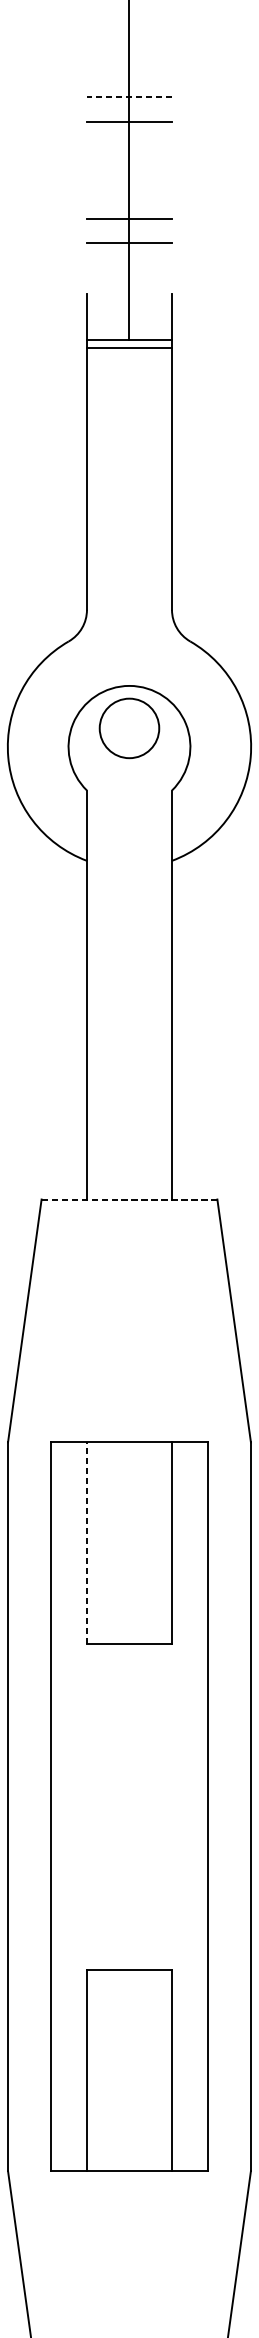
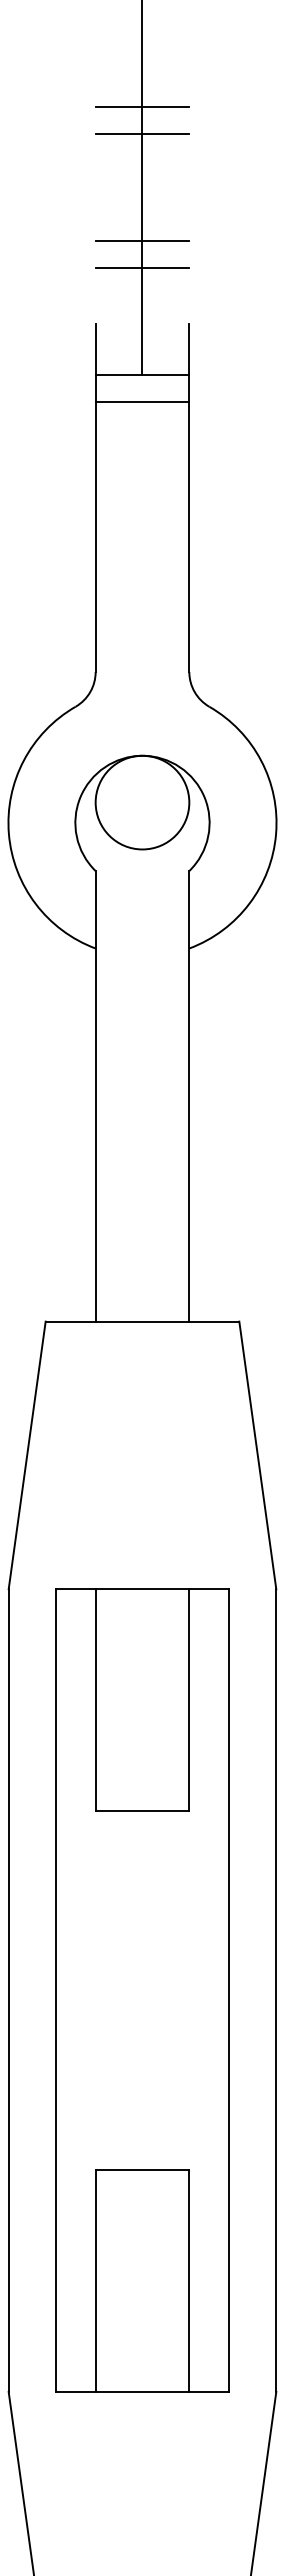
line: (129, 97) -> (142, 107), dashed -> solid
line: (129, 347) -> (142, 401), moved
circle: (129, 728) -> (142, 802), size x1.43
line: (129, 1199) -> (142, 1321), dashed -> solid
line: (86, 1542) -> (95, 1699), dashed -> solid

